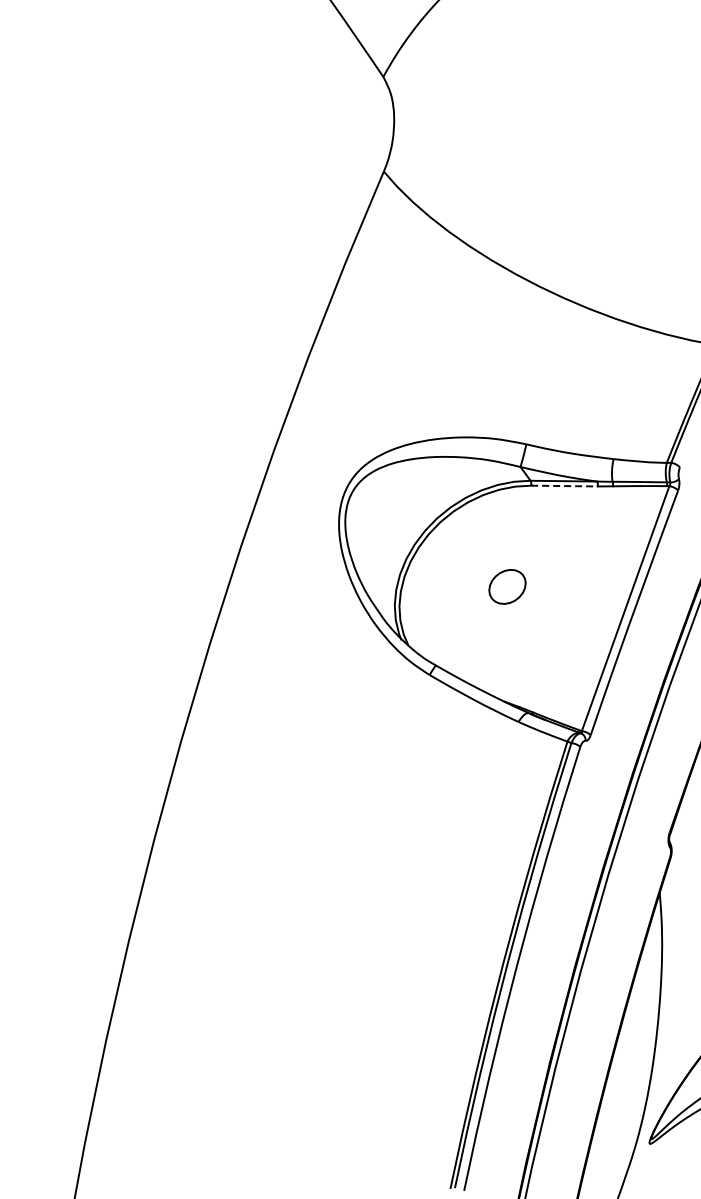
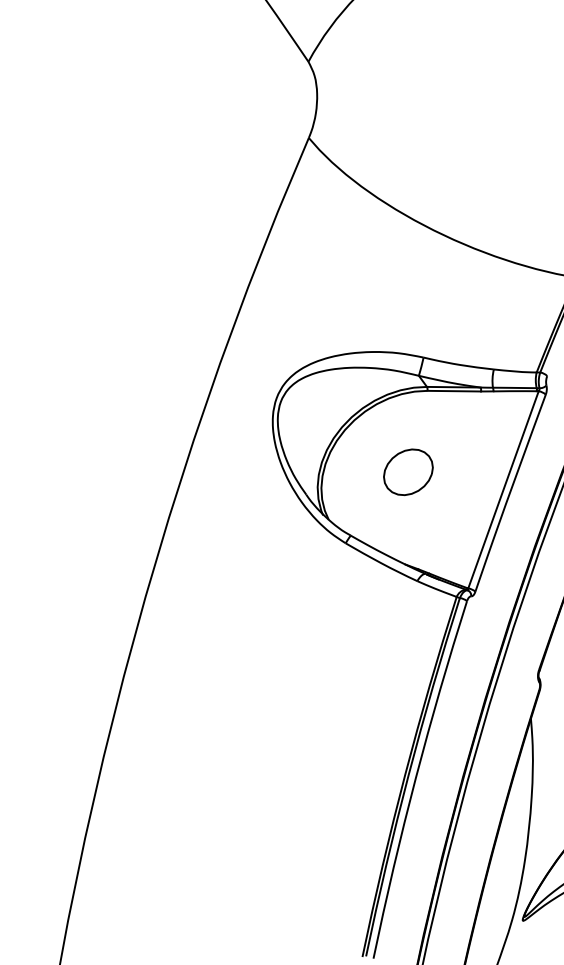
line: (564, 486) -> (454, 391), dashed -> solid
part: (507, 586) -> (408, 472), size x1.67

